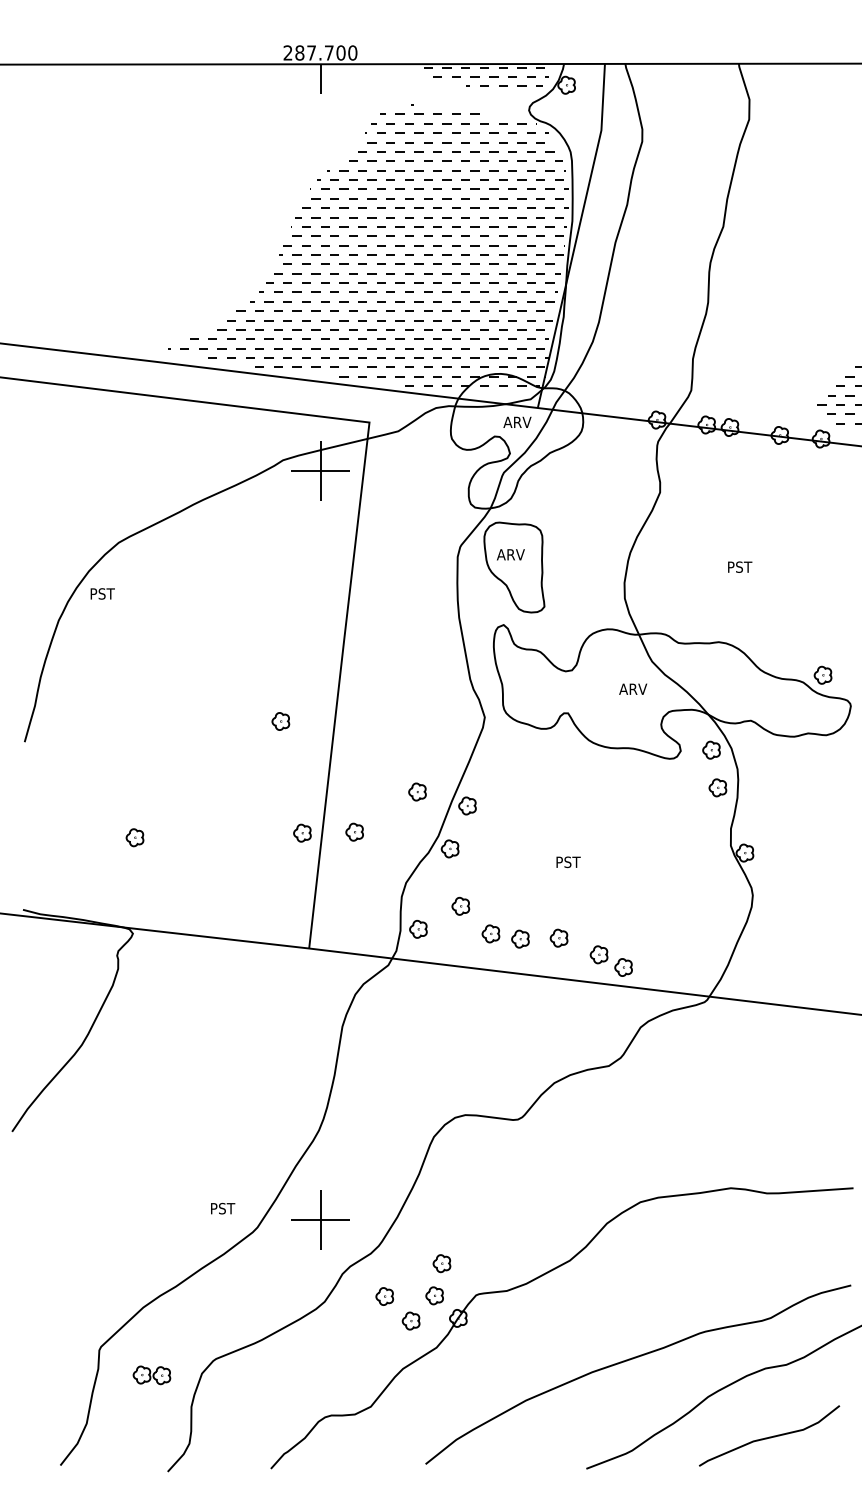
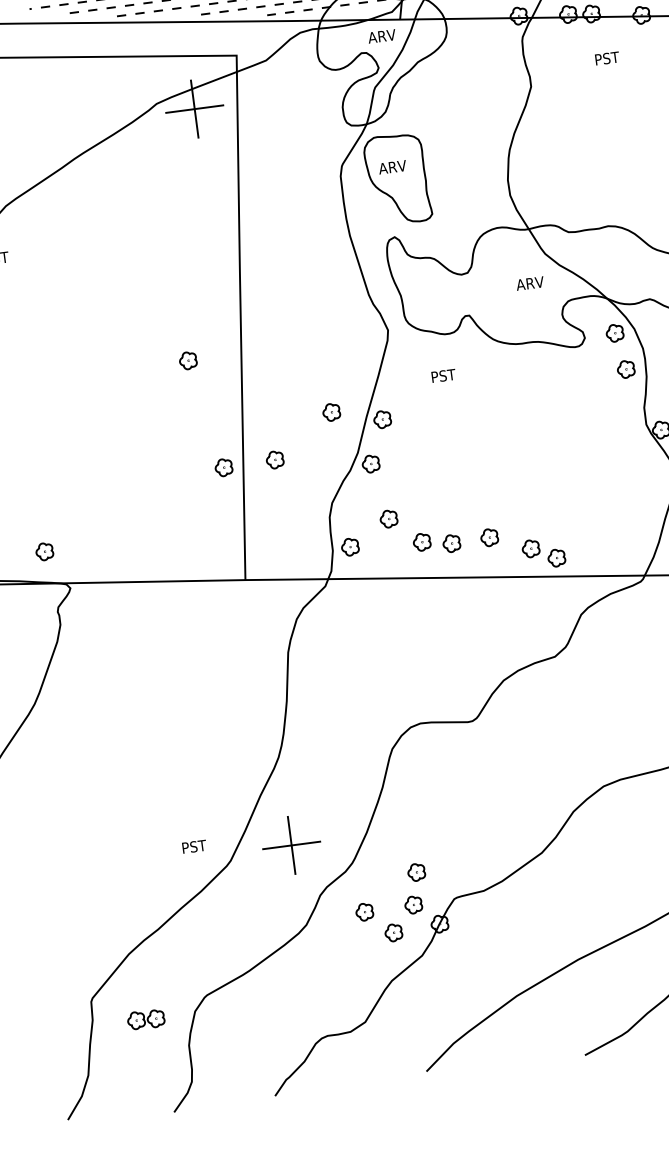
text: (740, 566) -> (607, 57), moved
part: (134, 837) -> (44, 551), moved
text: (568, 862) -> (443, 376), moved

